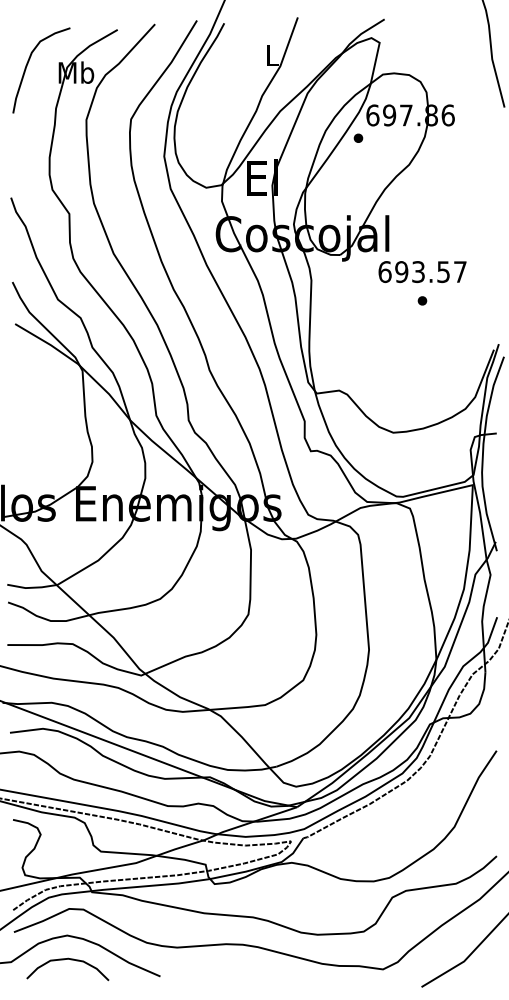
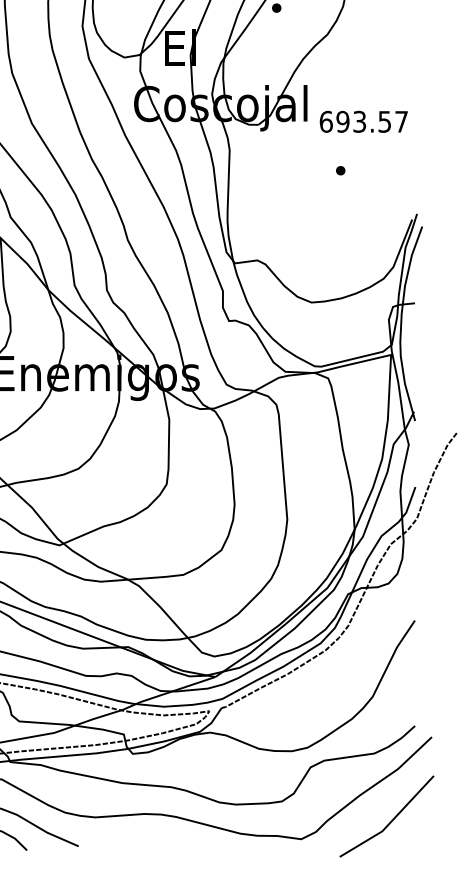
text: (422, 272) -> (363, 122), moved

